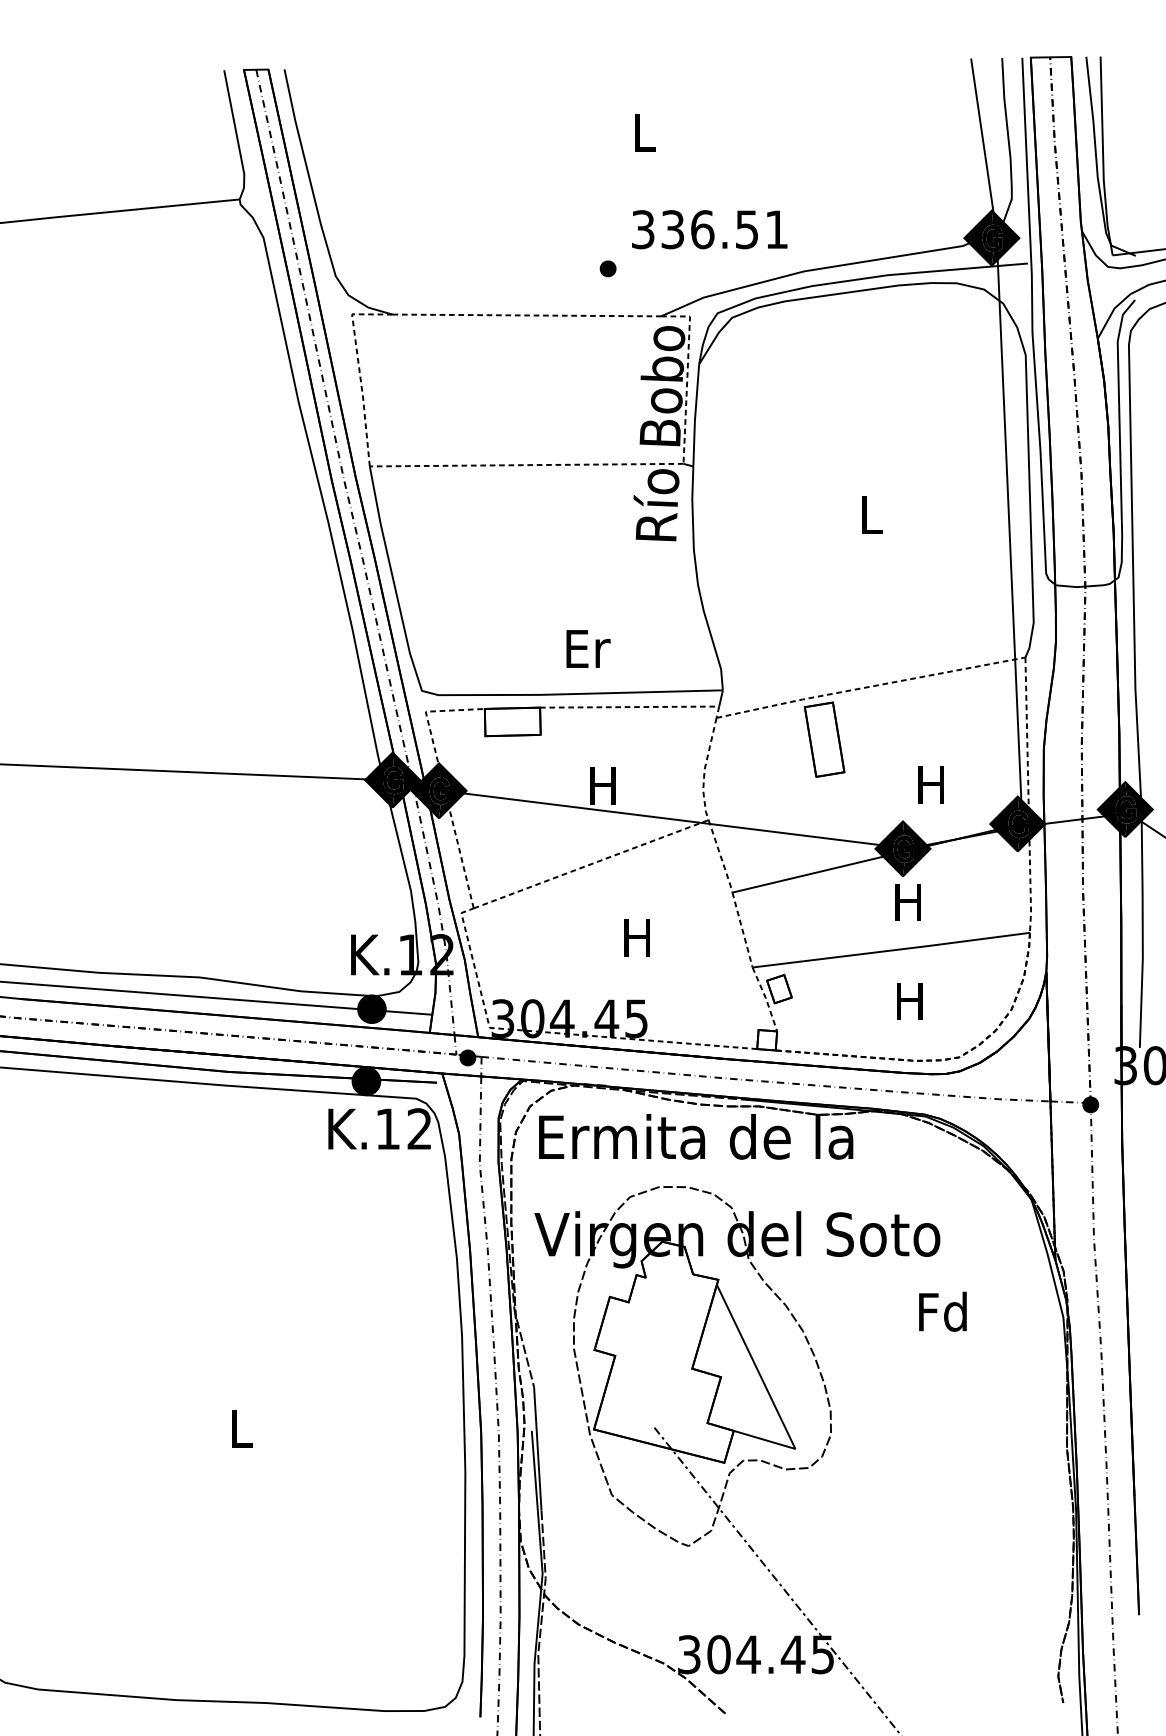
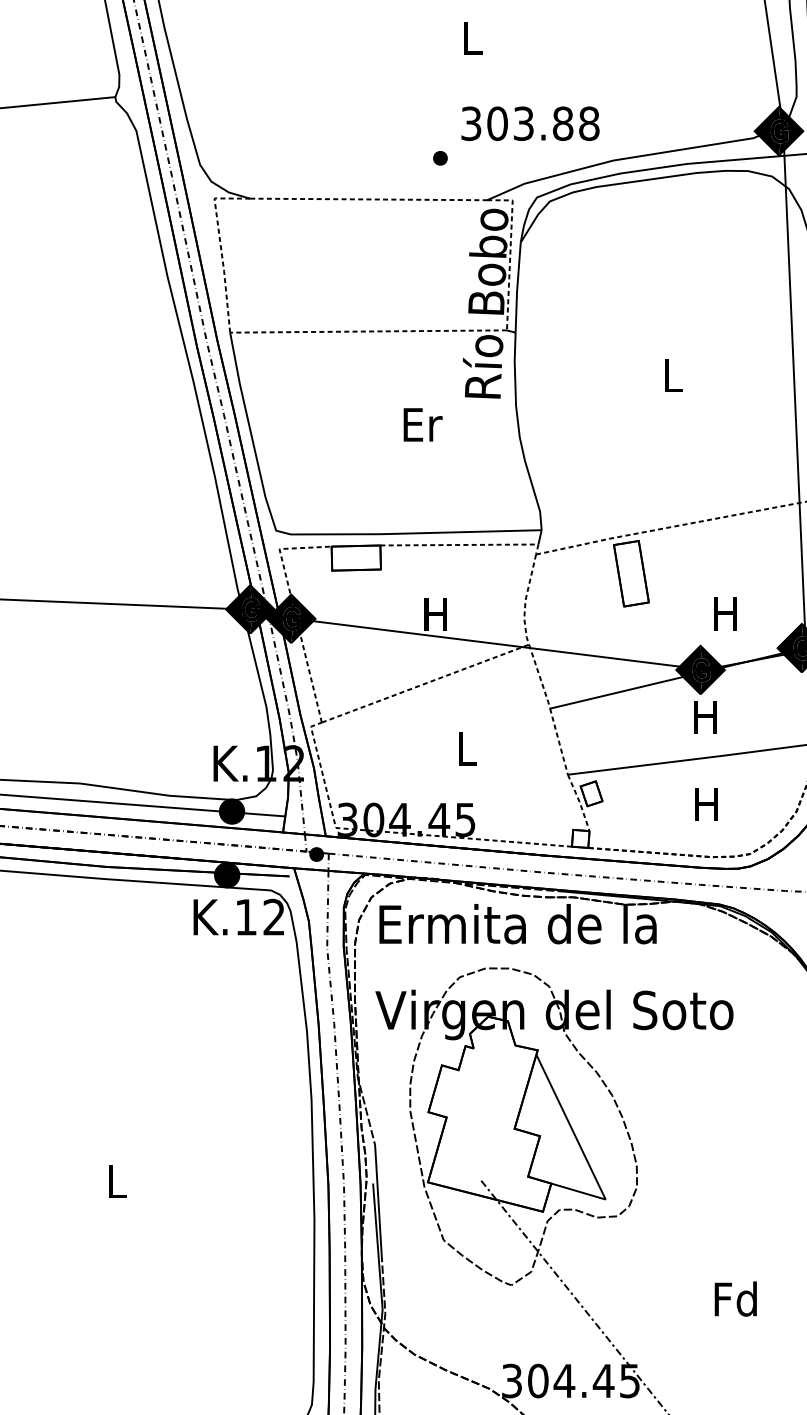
text: (724, 229) -> (543, 123), 336.51 -> 303.88
text: (588, 648) -> (423, 424), moved
text: (636, 937) -> (465, 748), H -> L
text: (942, 1311) -> (735, 1298), moved

